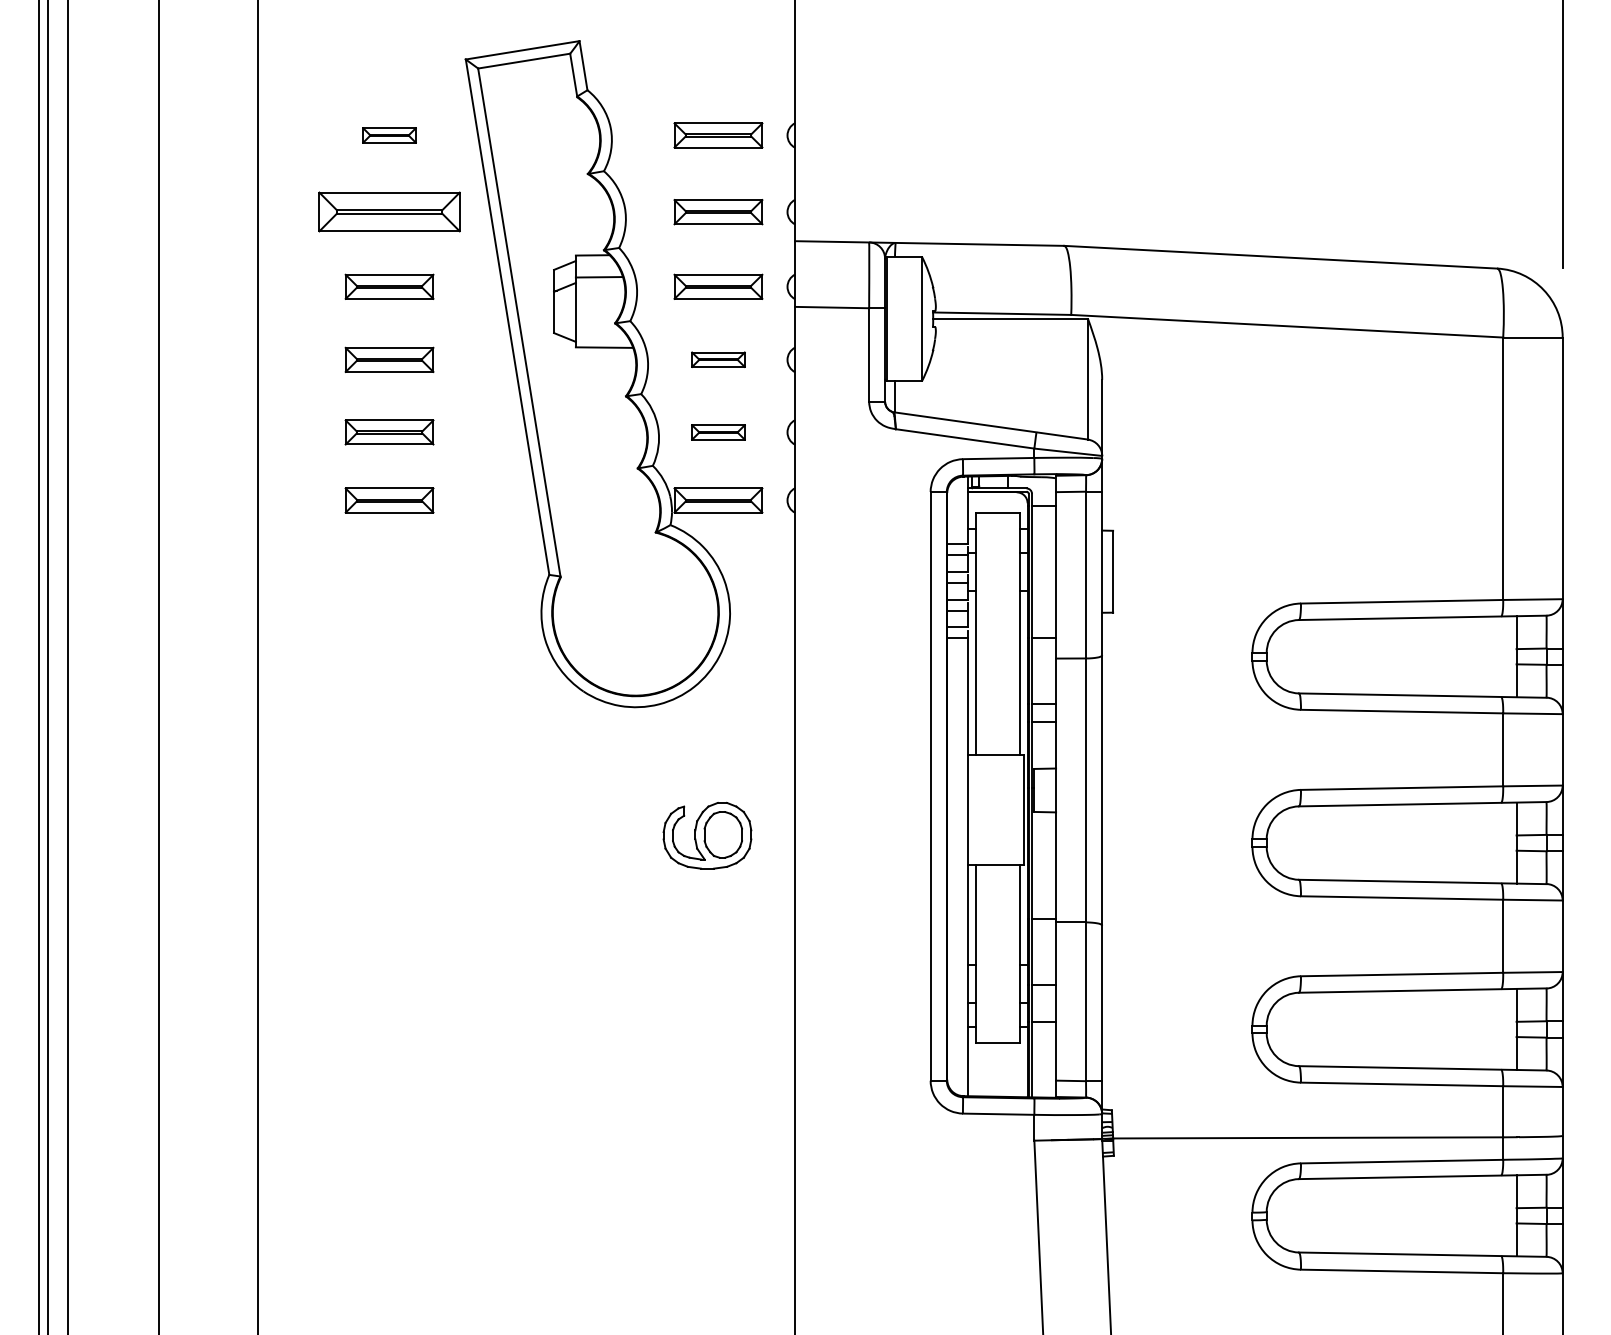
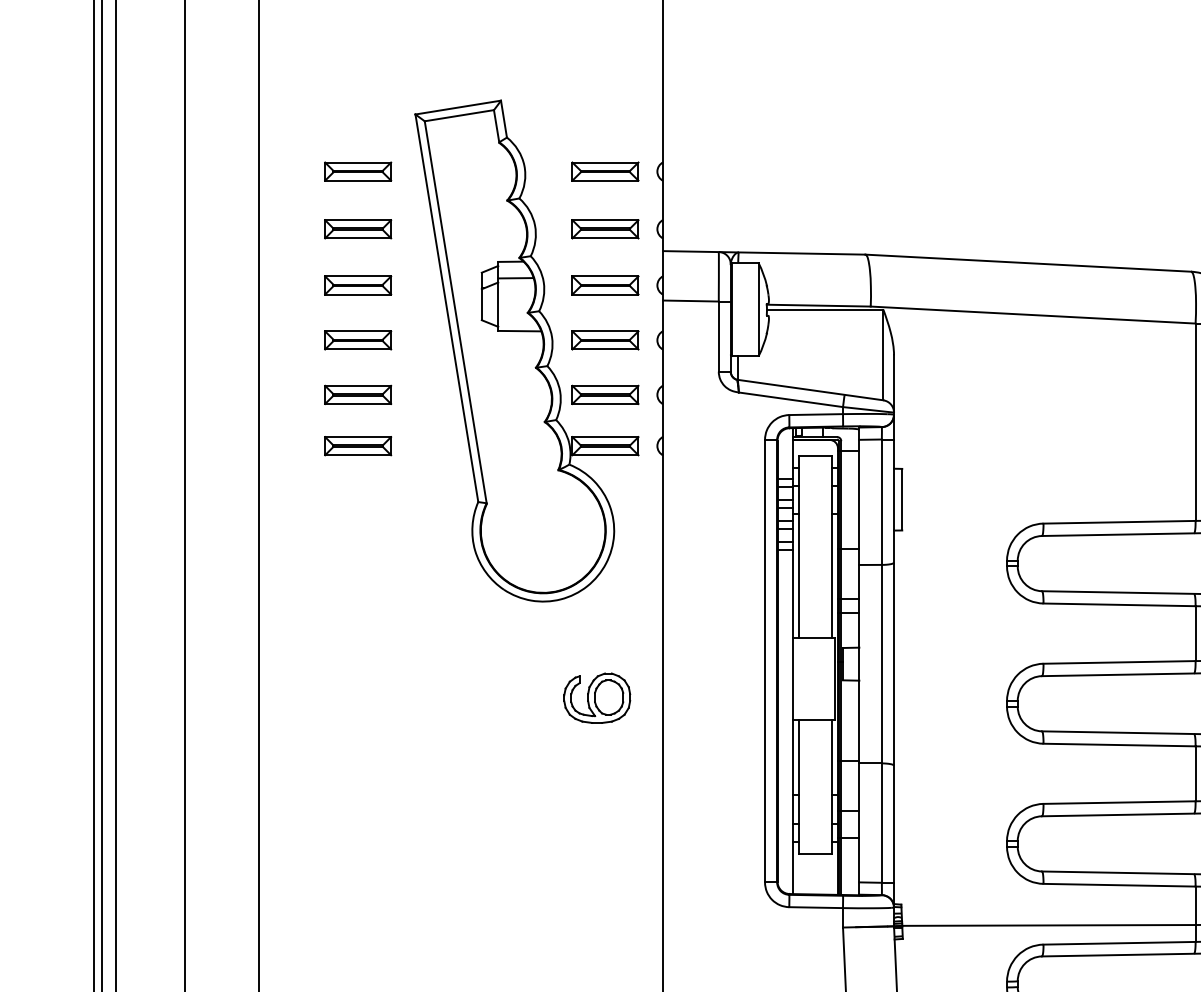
part: (389, 135) -> (358, 171), size x1.67
part: (389, 212) -> (358, 229), size x0.62
part: (718, 359) -> (605, 340), size x1.67
part: (718, 432) -> (605, 394), size x1.67

